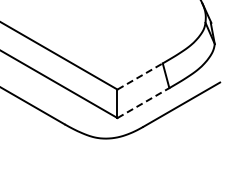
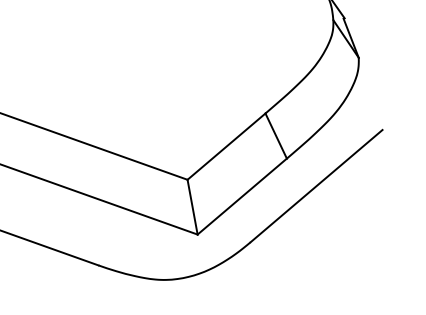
line: (140, 76) -> (227, 146), dashed -> solid
line: (143, 103) -> (242, 197), dashed -> solid

